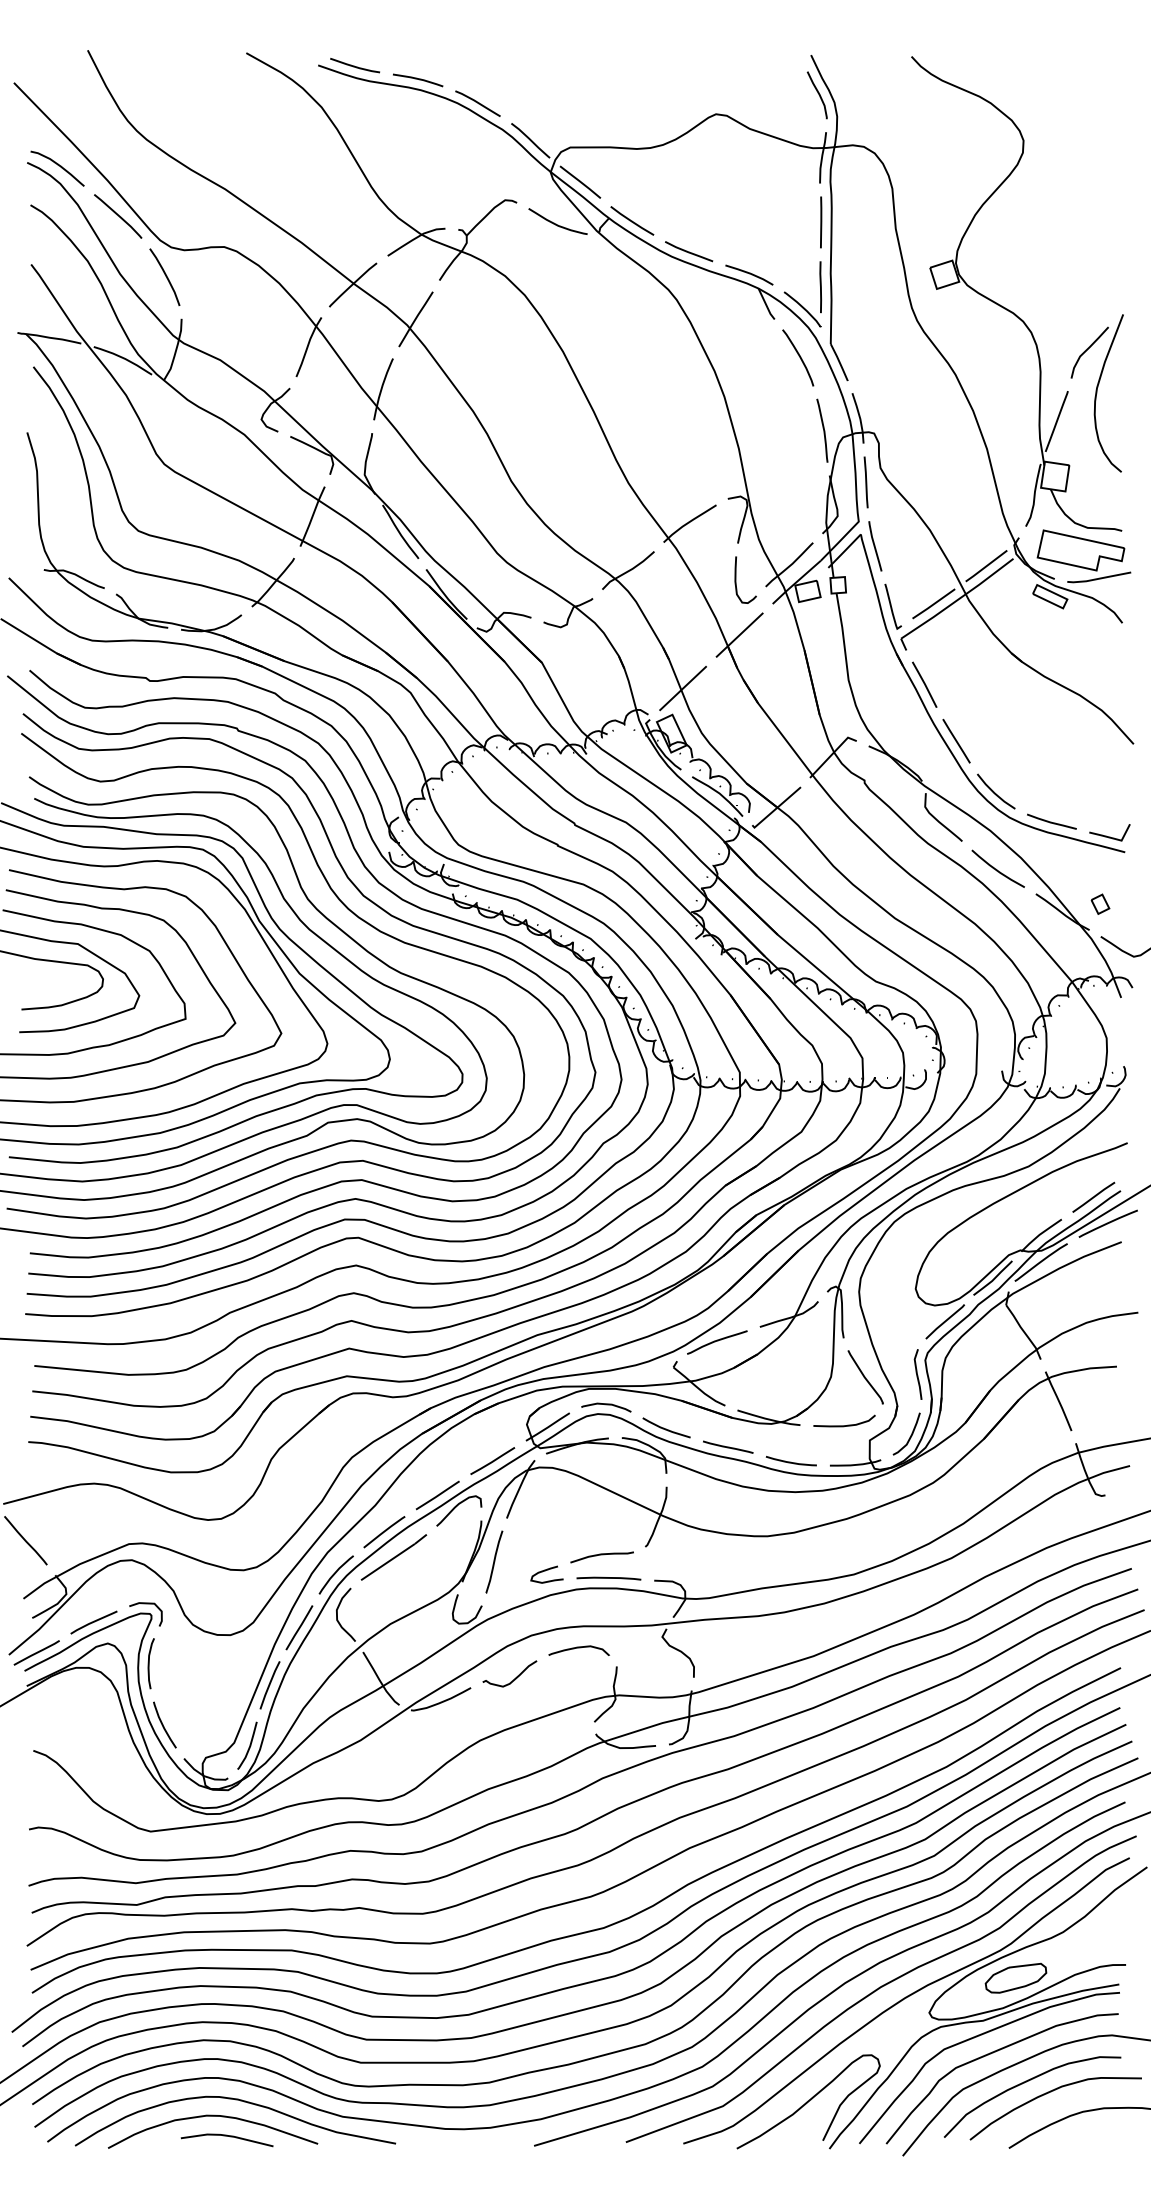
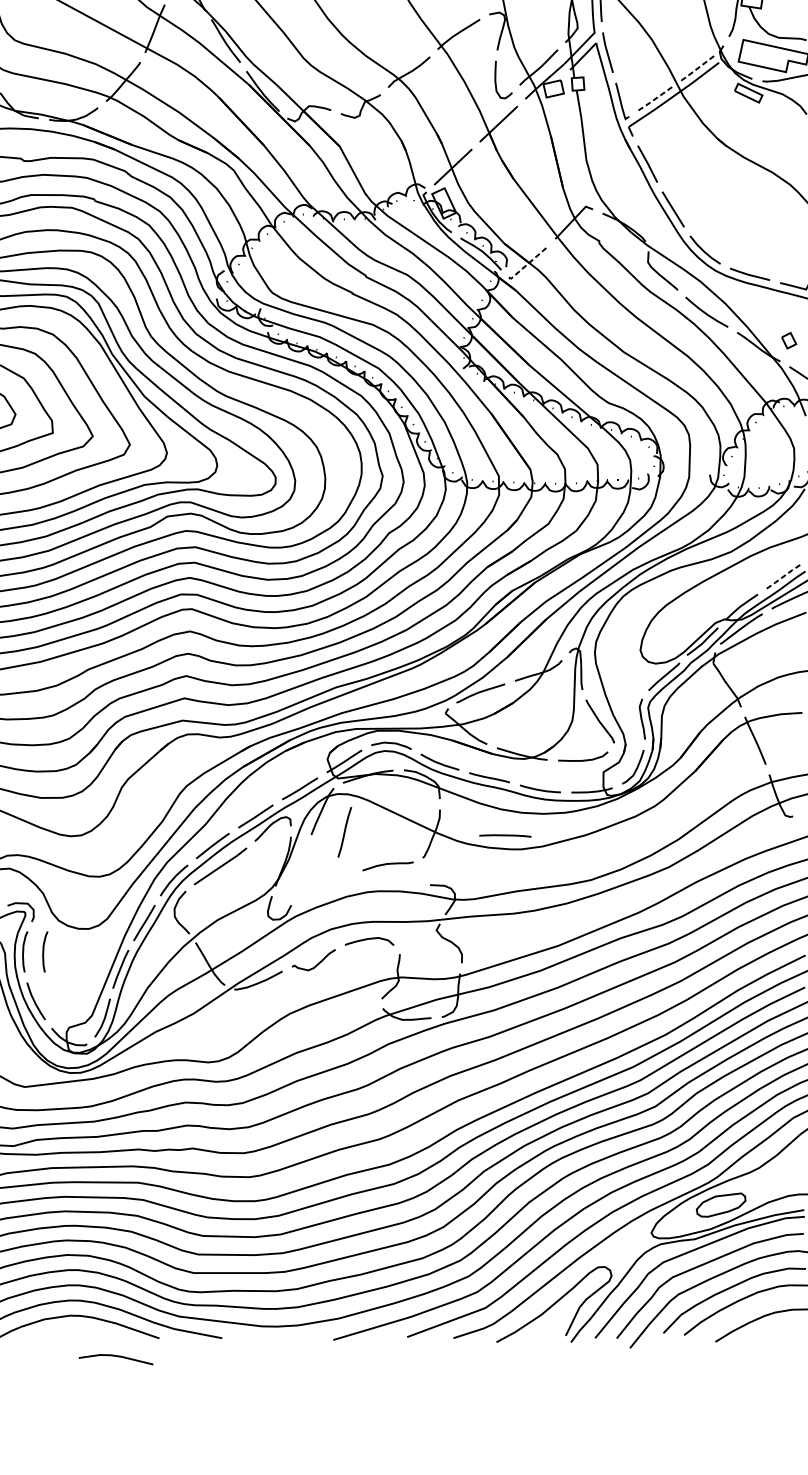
line: (985, 566) -> (696, 68), solid -> dashed
line: (933, 604) -> (654, 99), solid -> dashed
line: (776, 808) -> (528, 263), solid -> dashed
line: (1094, 1196) -> (784, 575), solid -> dashed
line: (494, 1561) -> (344, 831), moved
curve: (545, 1571) -> (342, 877), removed
curve: (608, 1578) -> (505, 835), moved
curve: (174, 1663) -> (43, 951), added
line: (226, 2136) -> (115, 1356), moved

